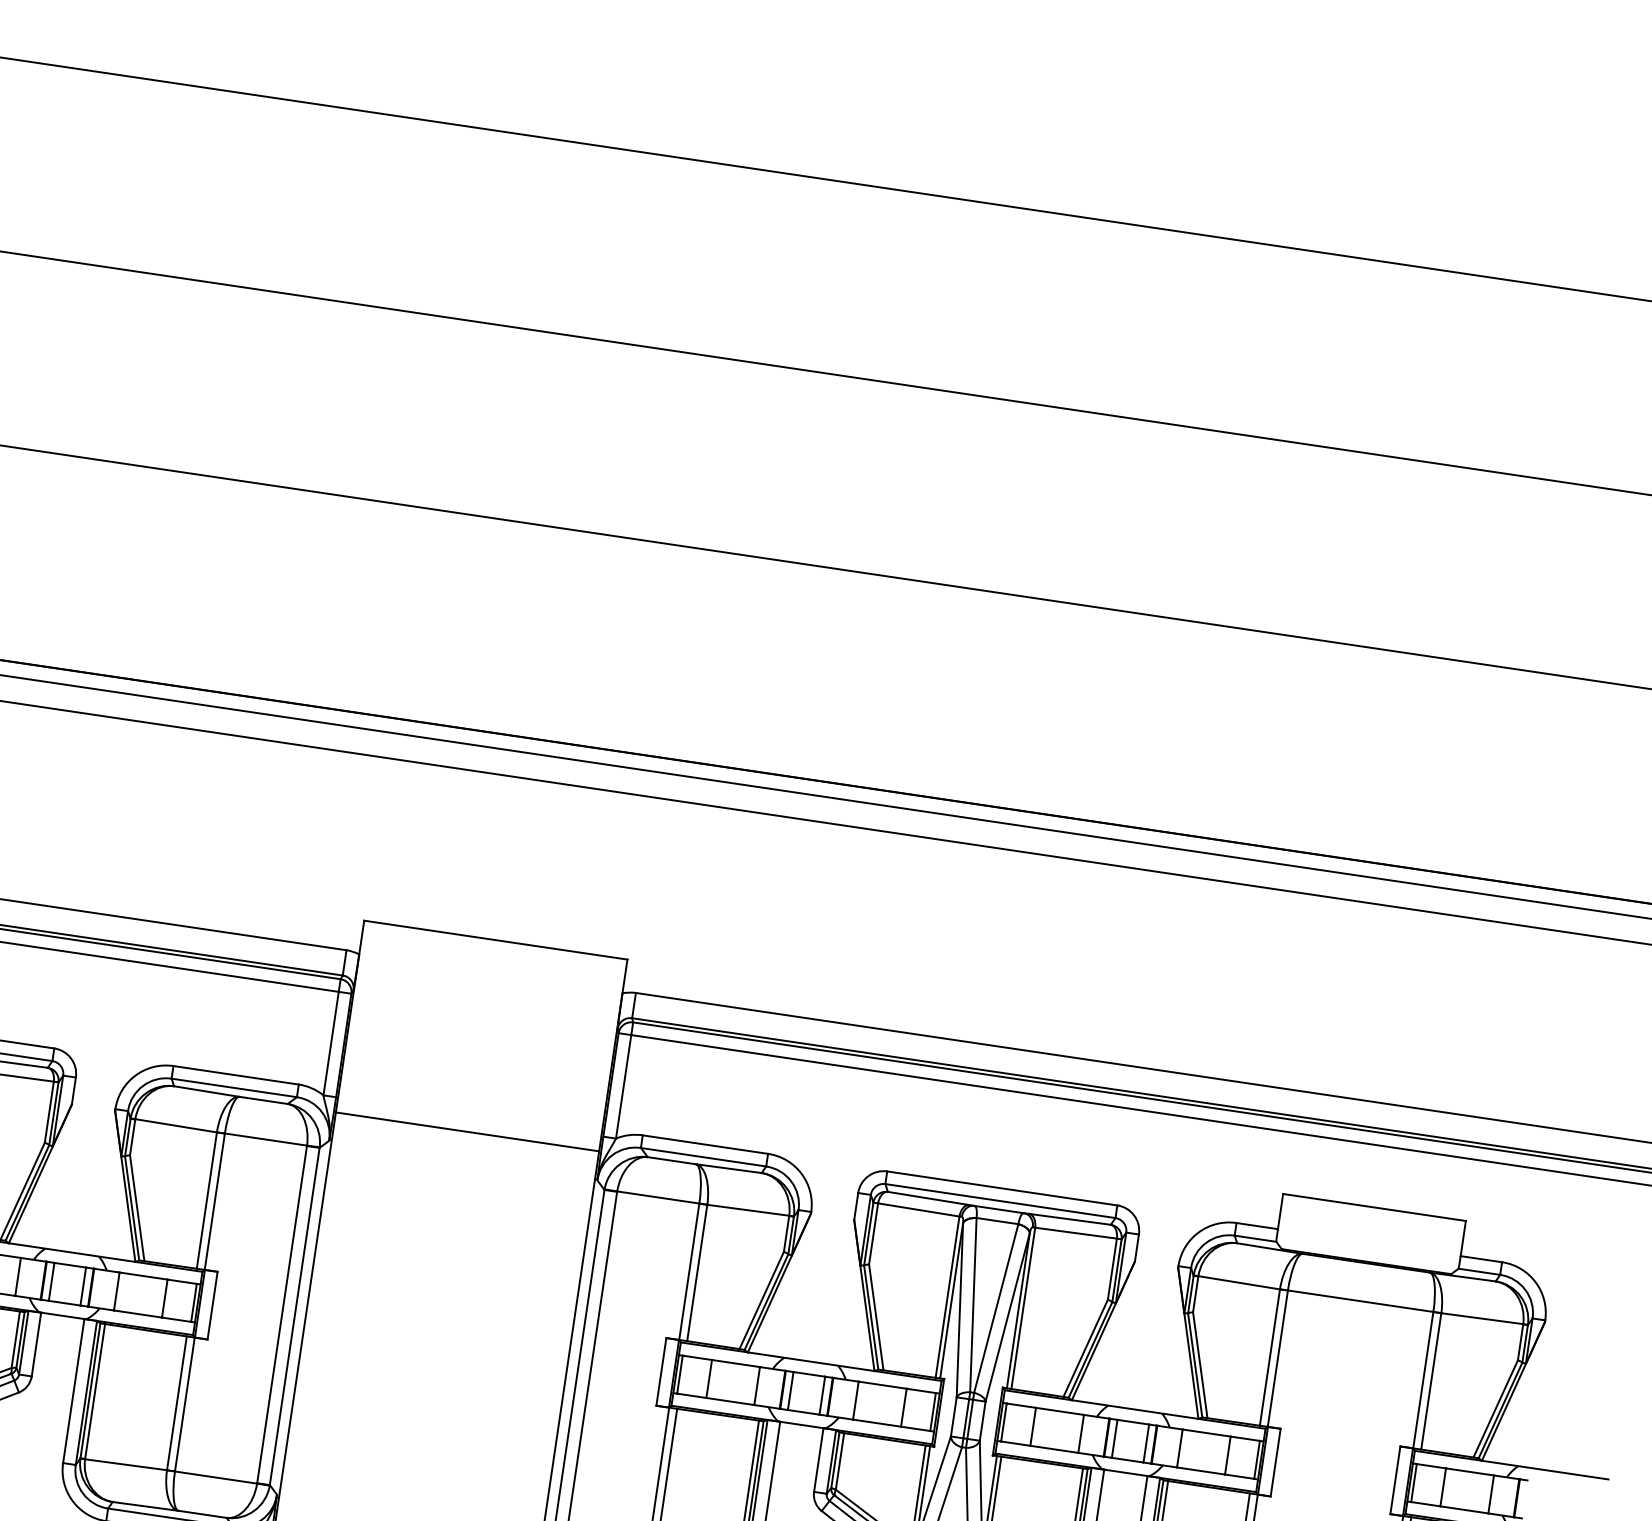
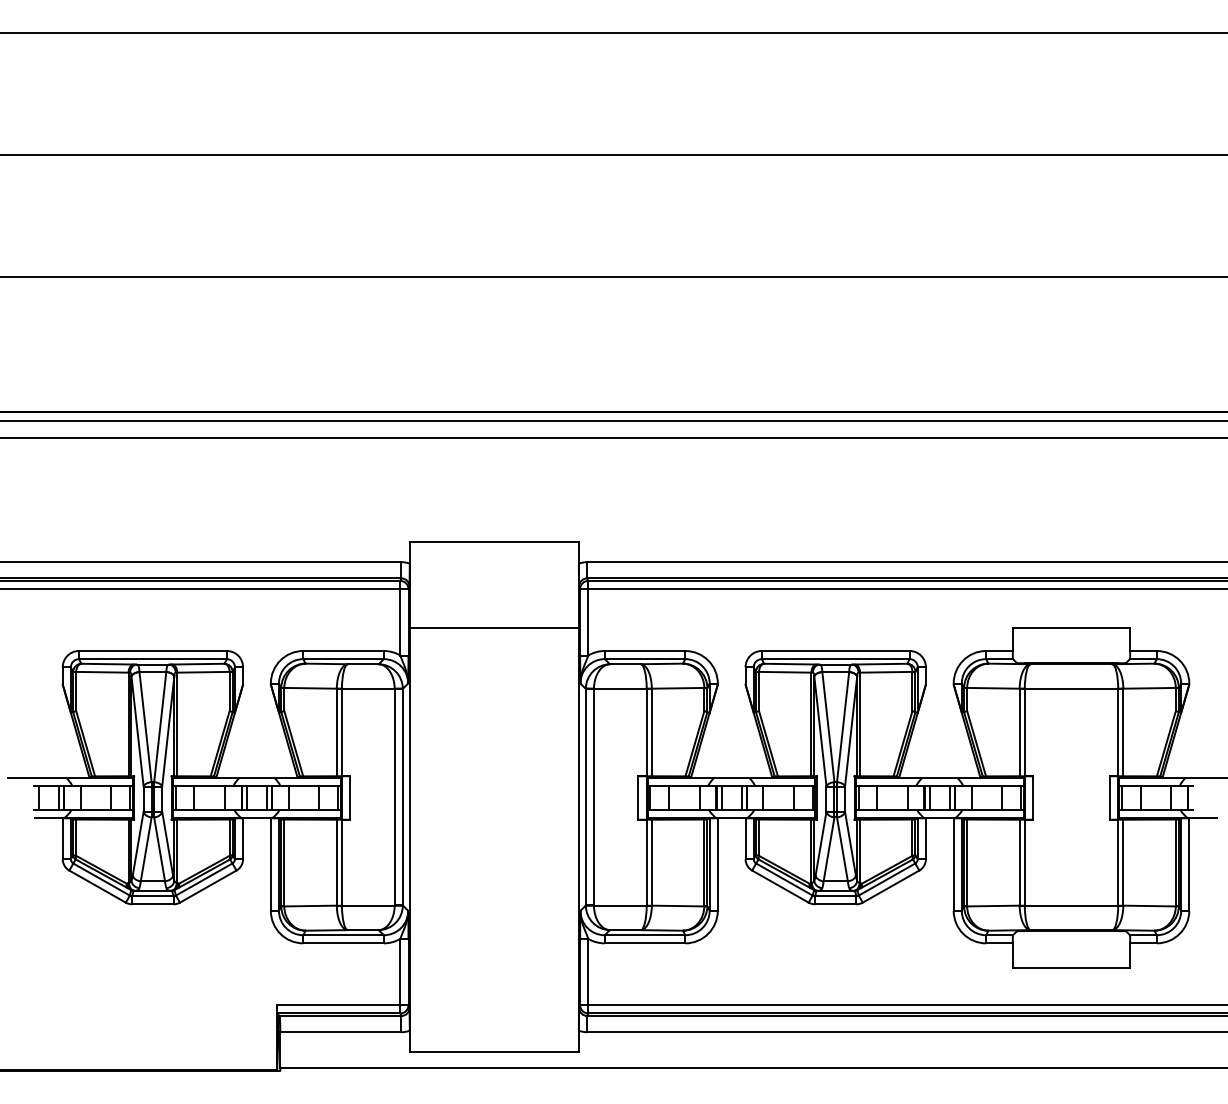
line: (466, 1132) -> (493, 628), moved

